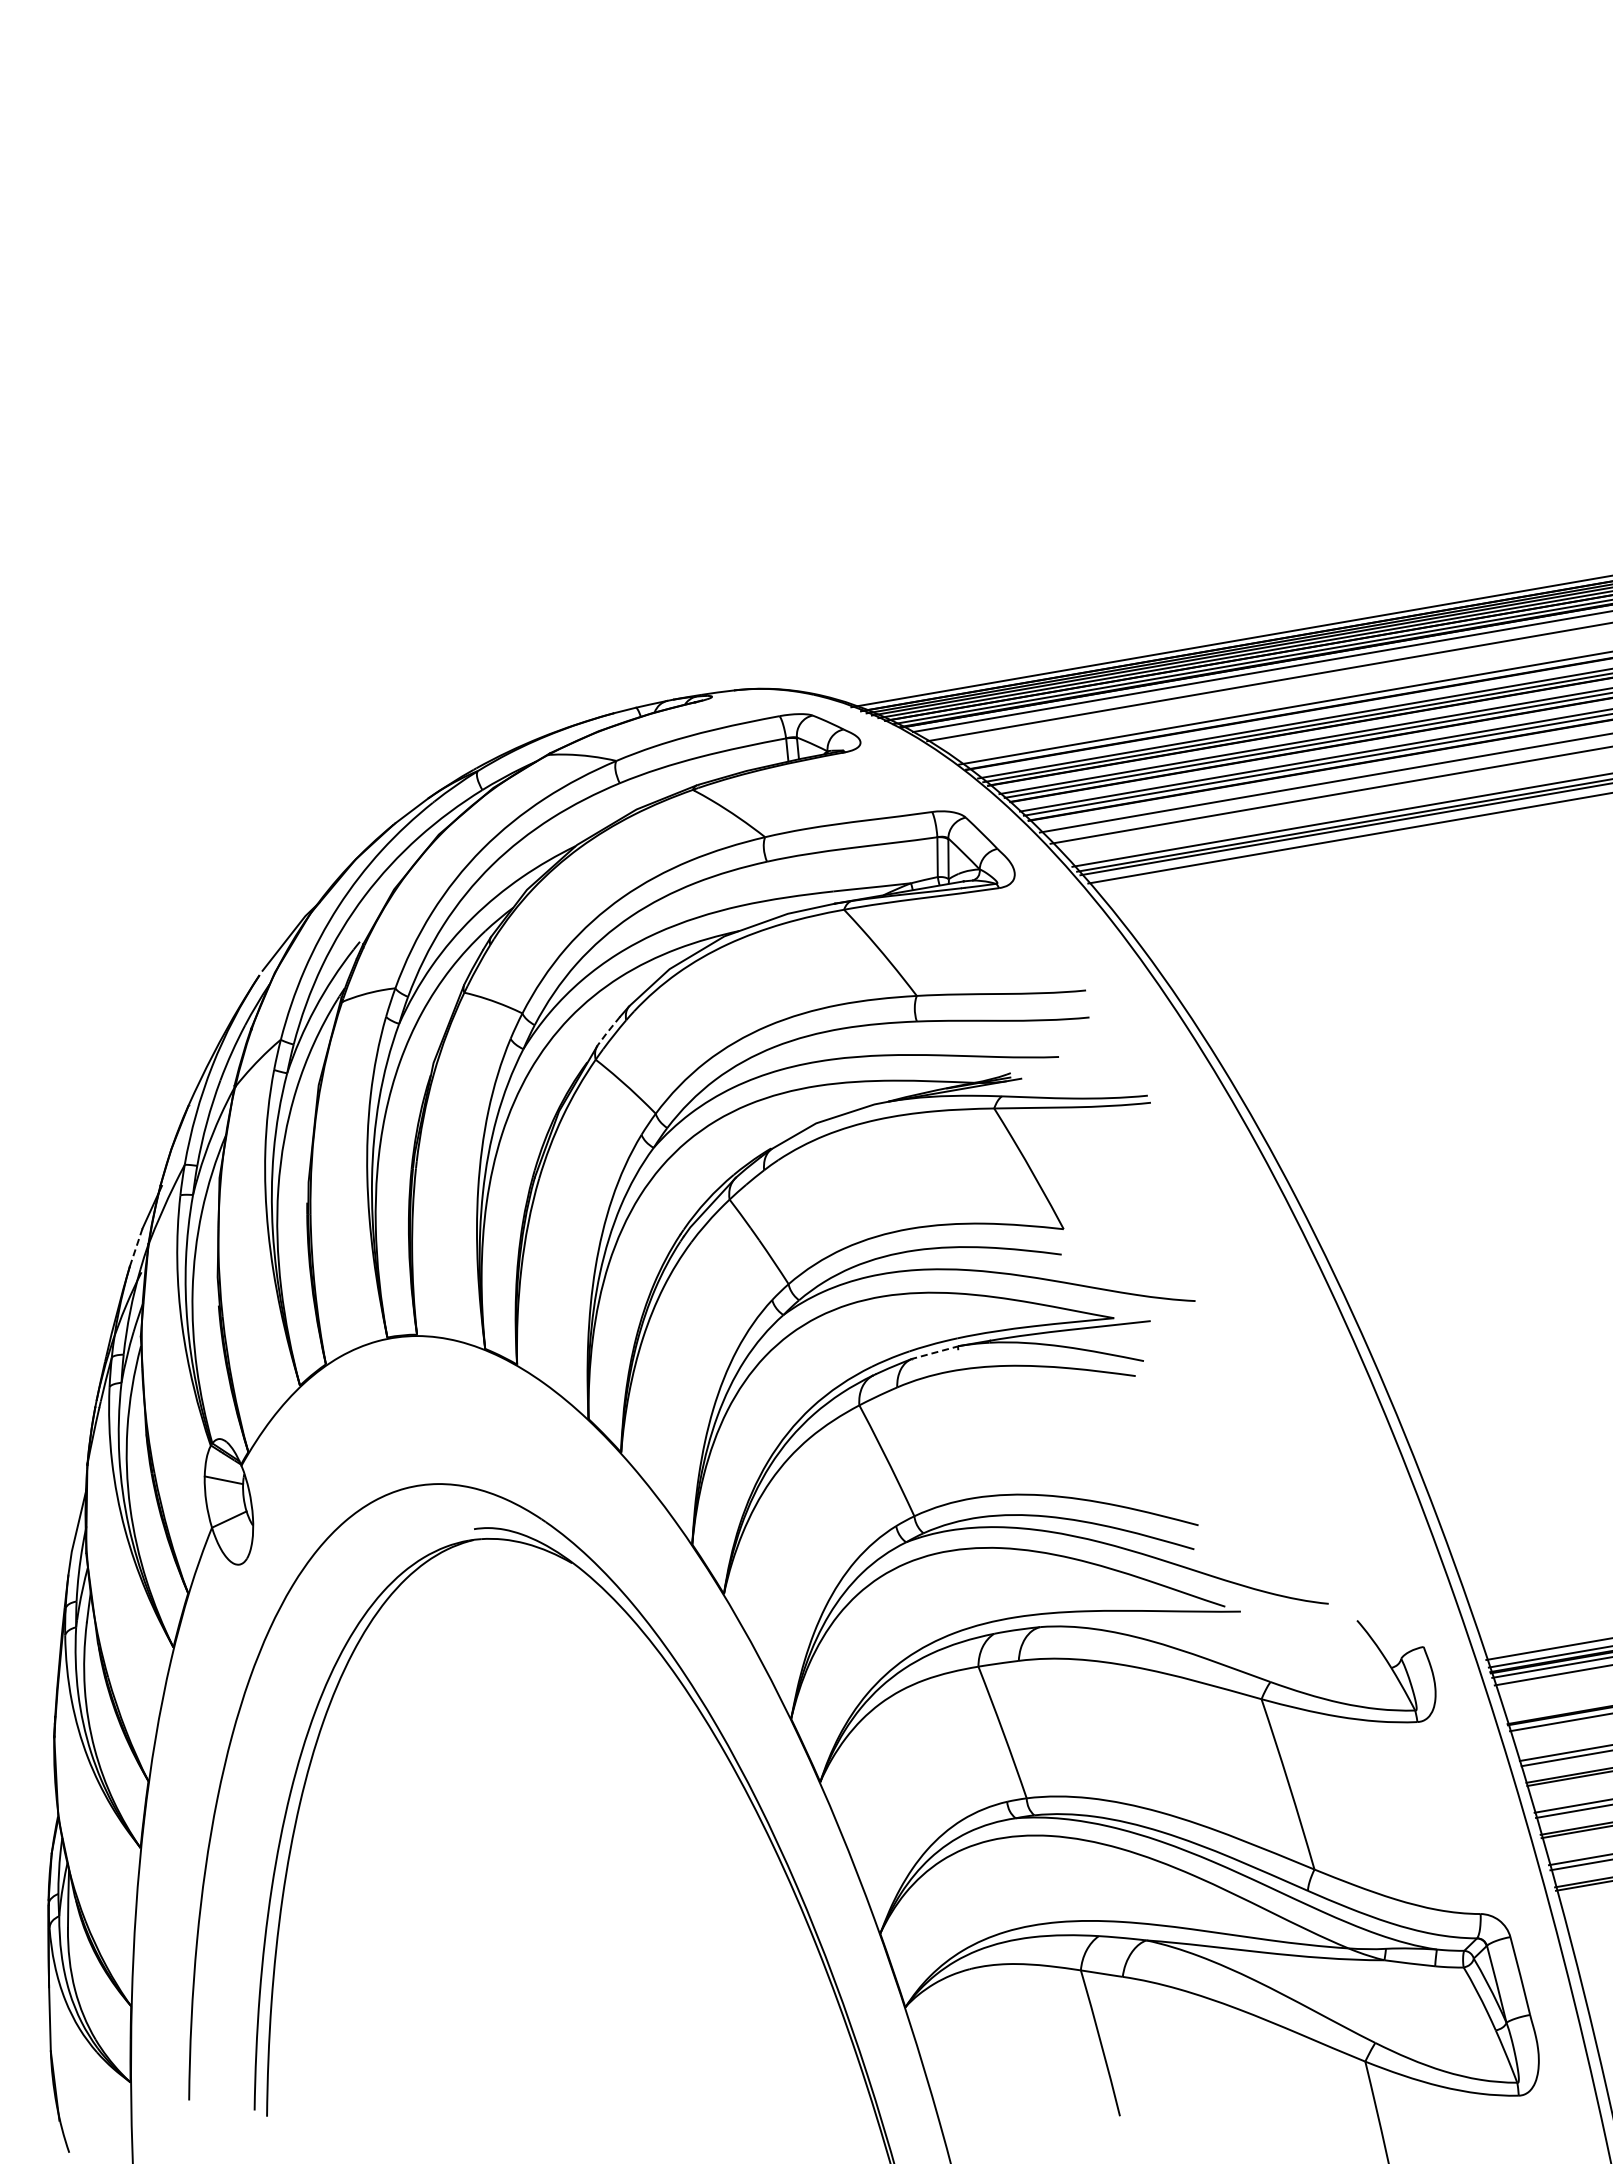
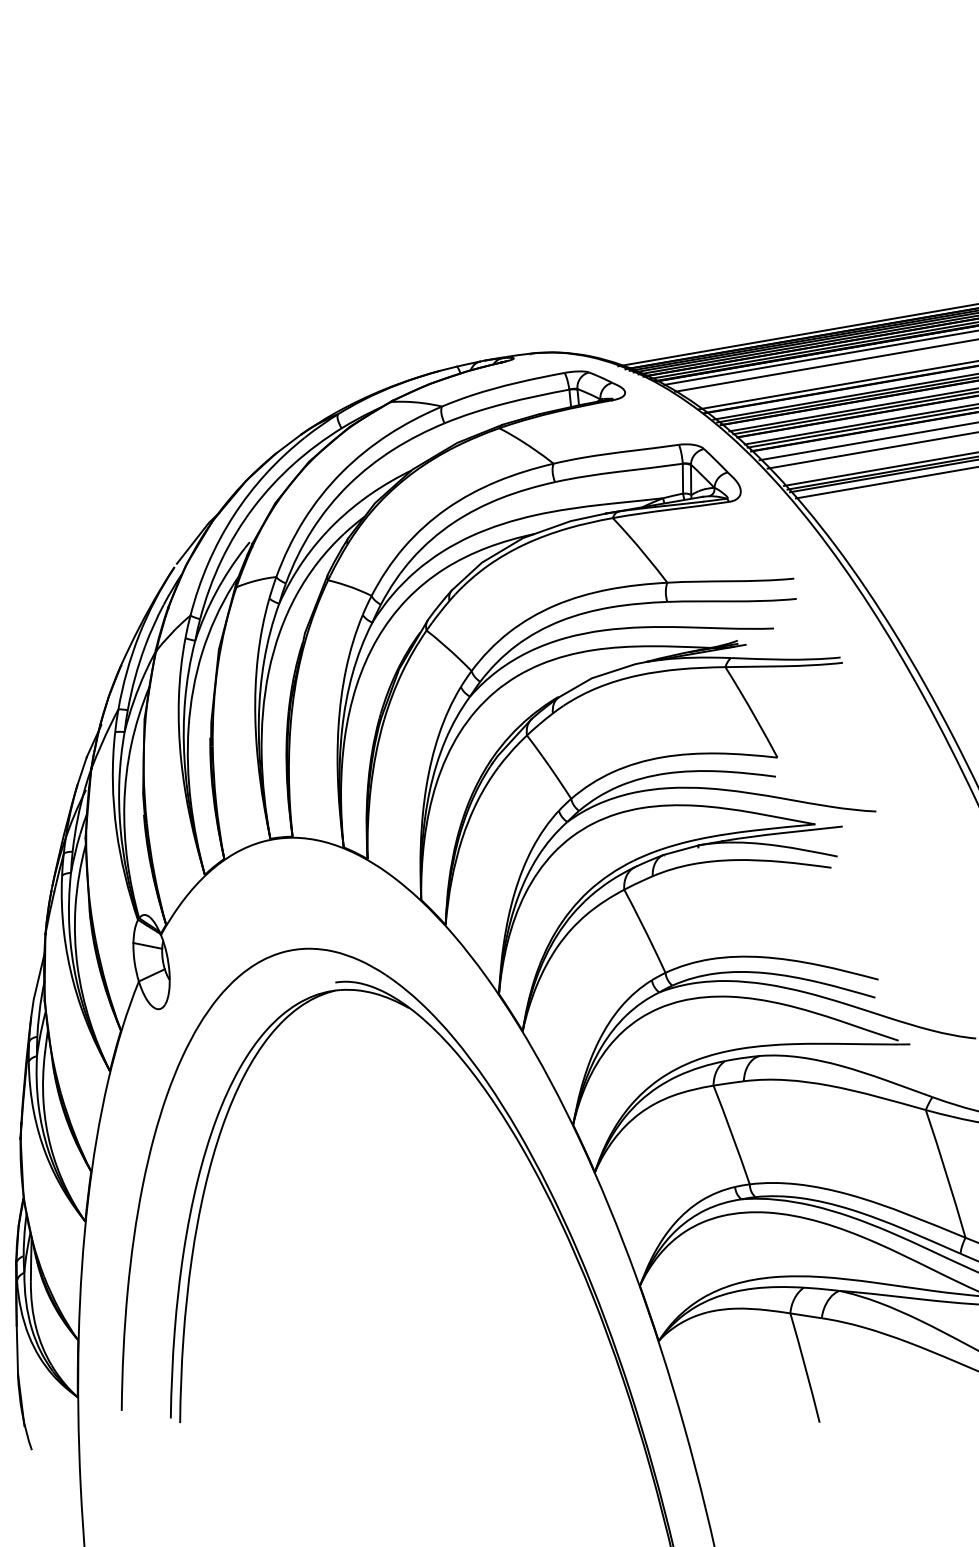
line: (607, 1031) -> (435, 609), dashed -> solid
line: (136, 1248) -> (82, 772), dashed -> solid
line: (935, 1352) -> (681, 850), dashed -> solid

